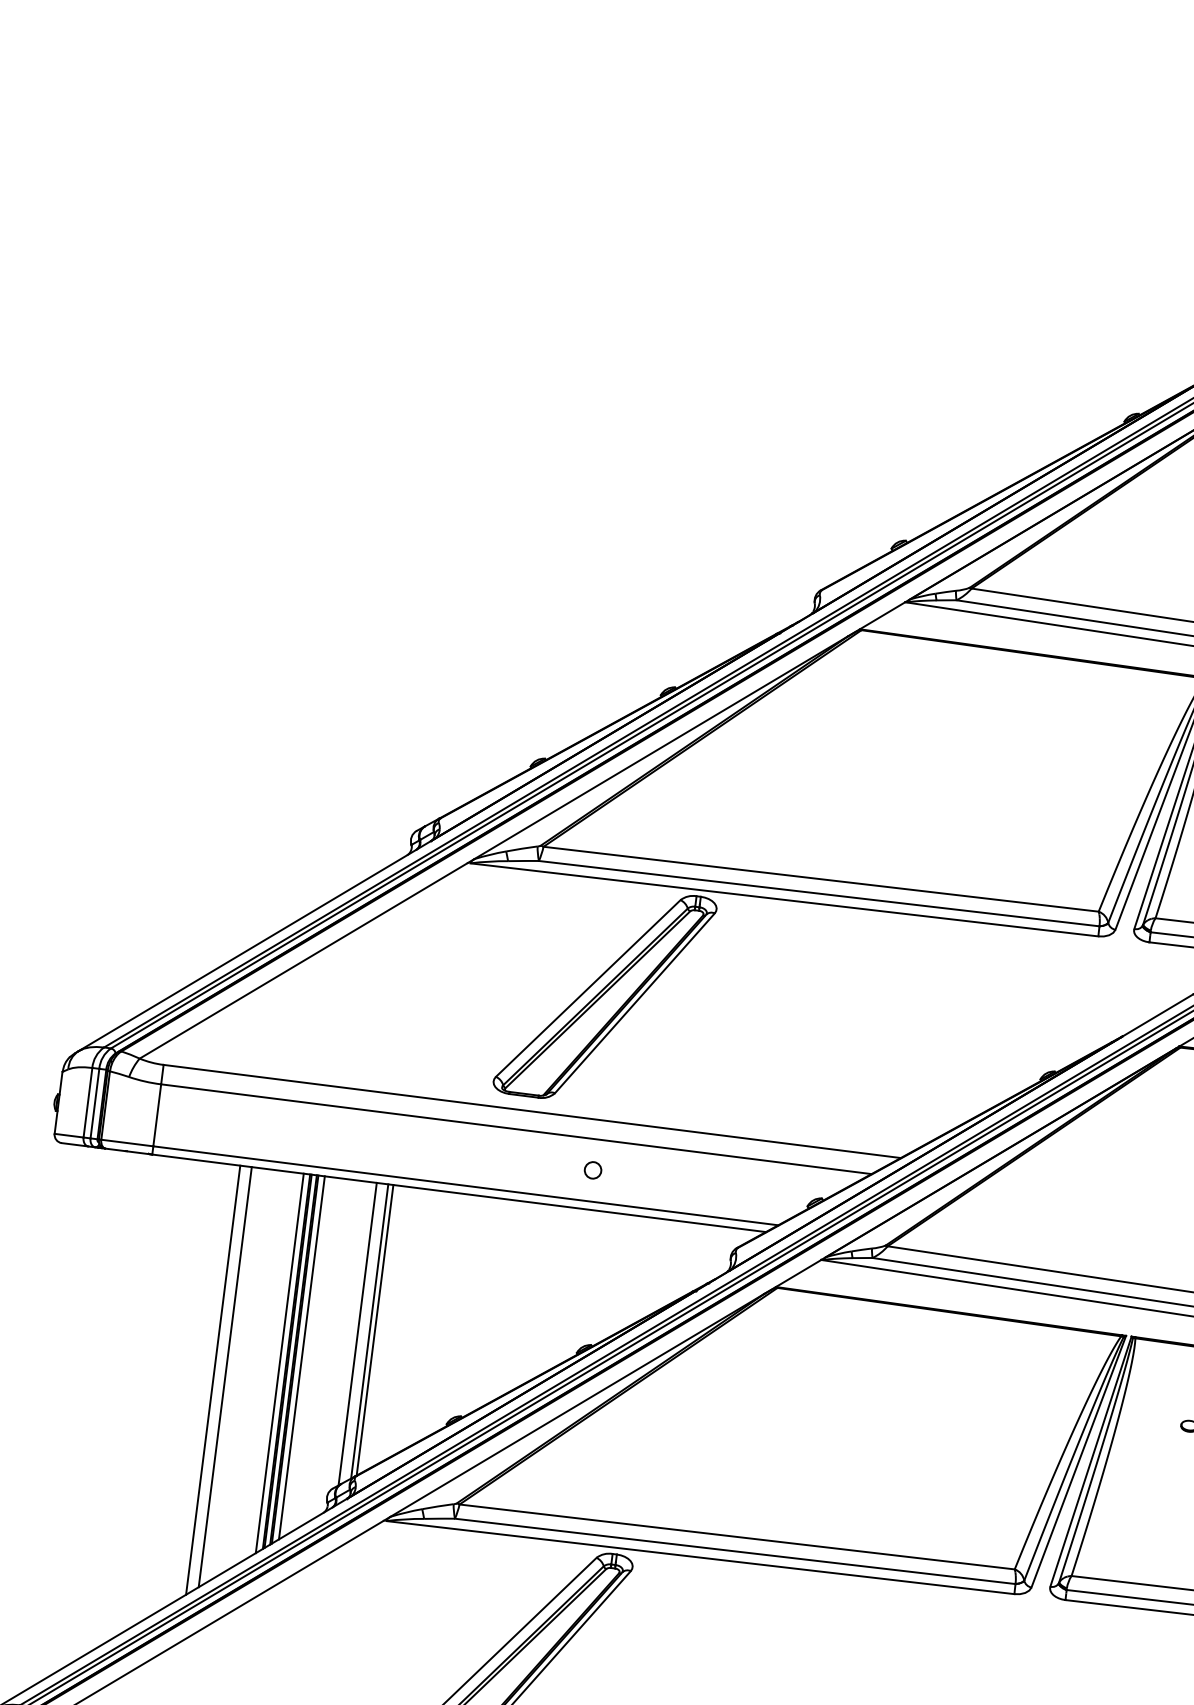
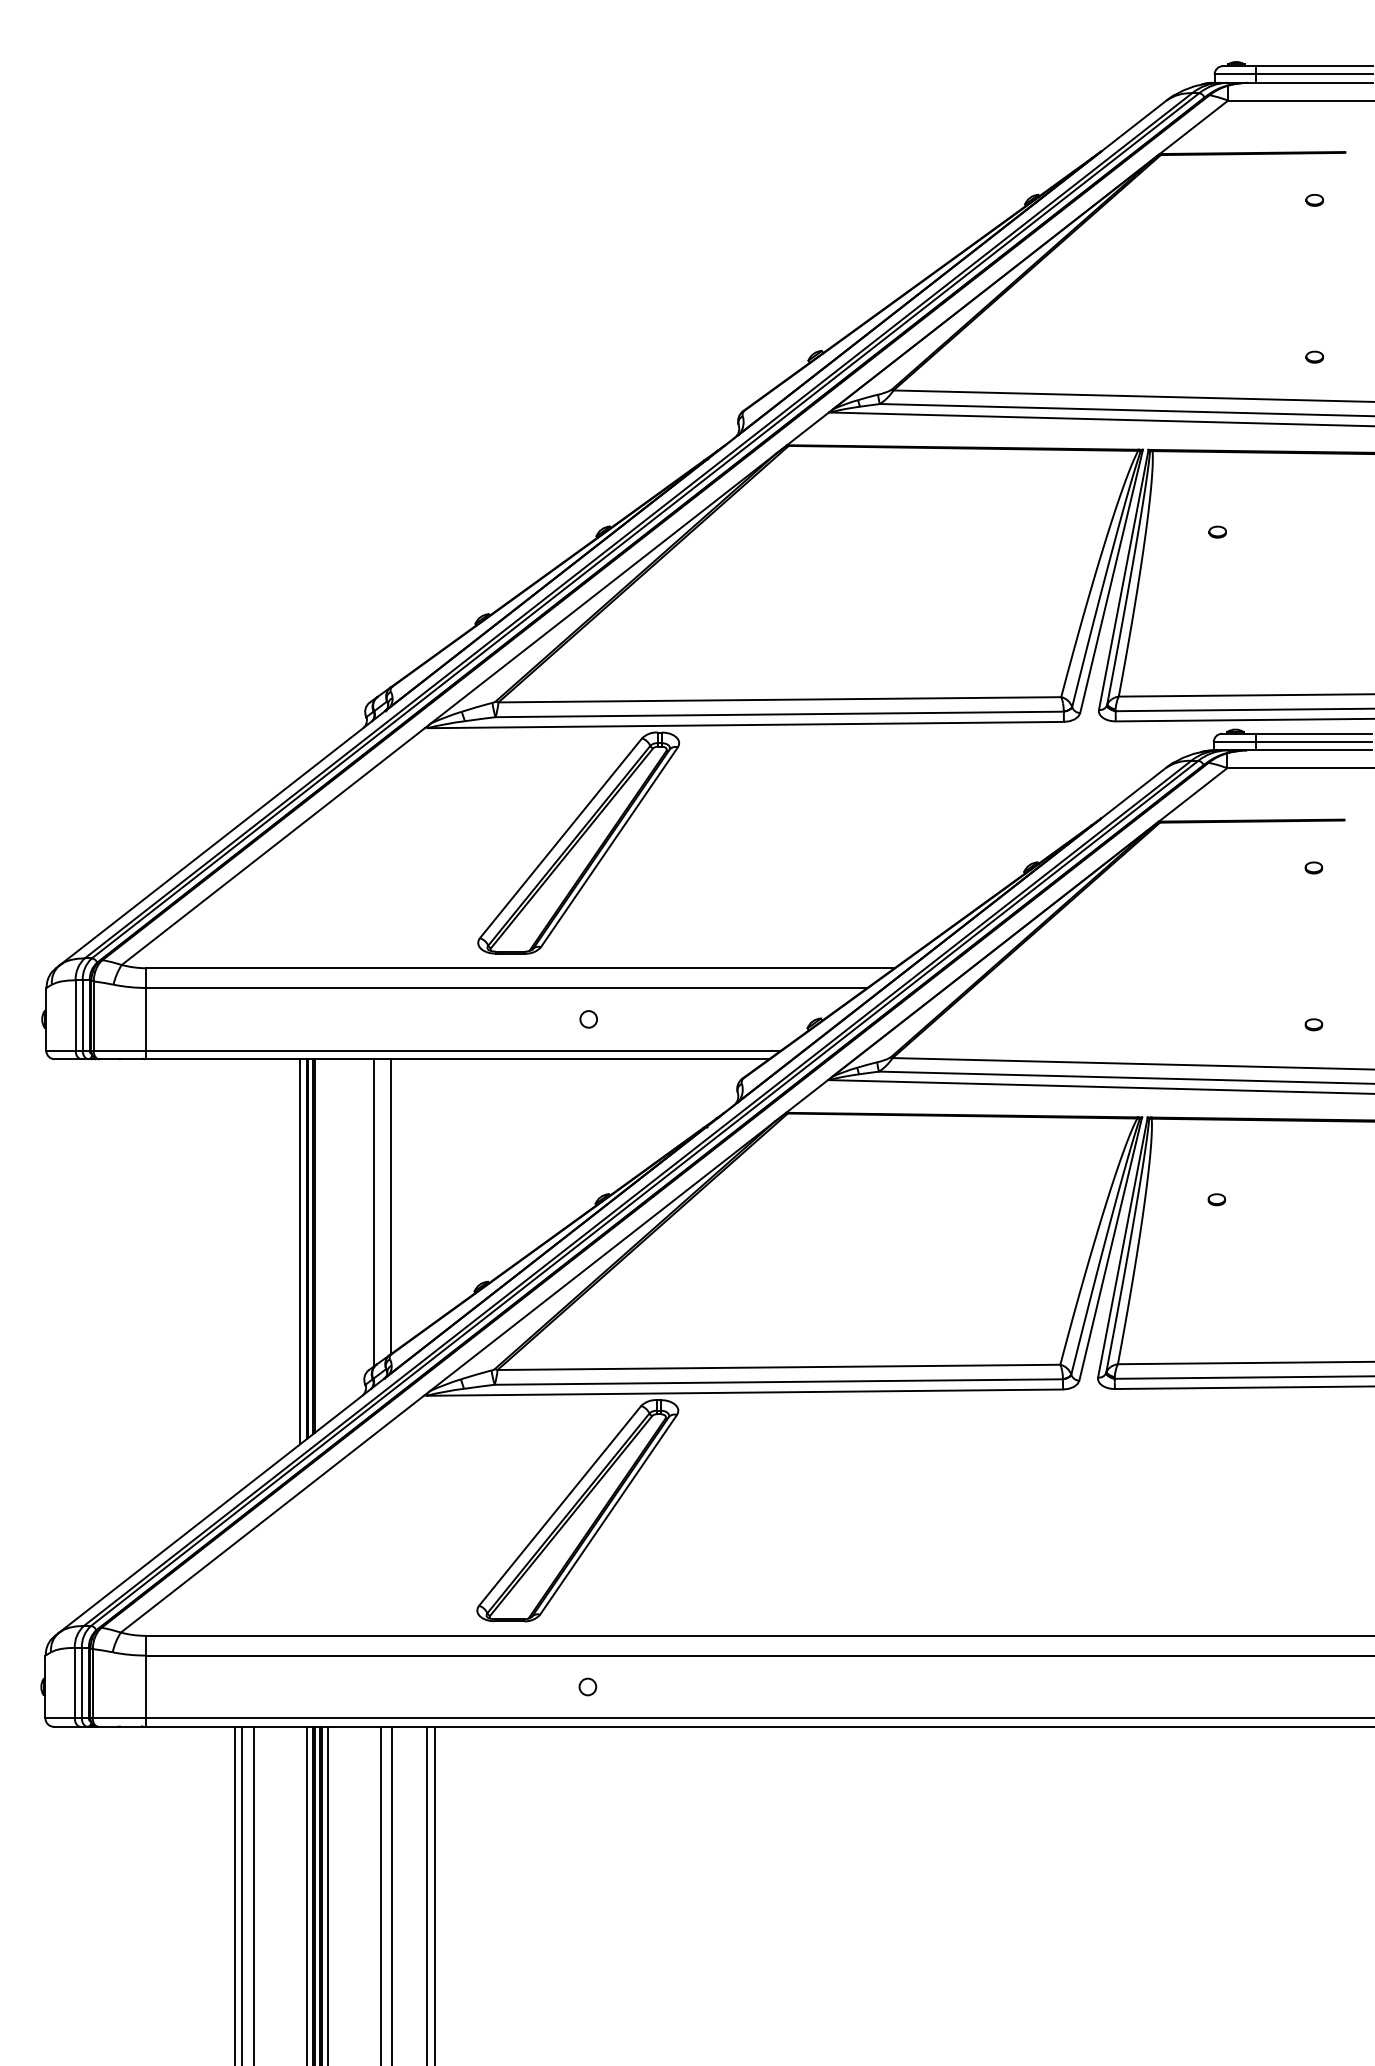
line: (369, 1331) -> (385, 1208), removed
line: (301, 1357) -> (321, 1243), removed
line: (225, 1377) -> (247, 1272), removed
line: (212, 1379) -> (235, 1276), removed

